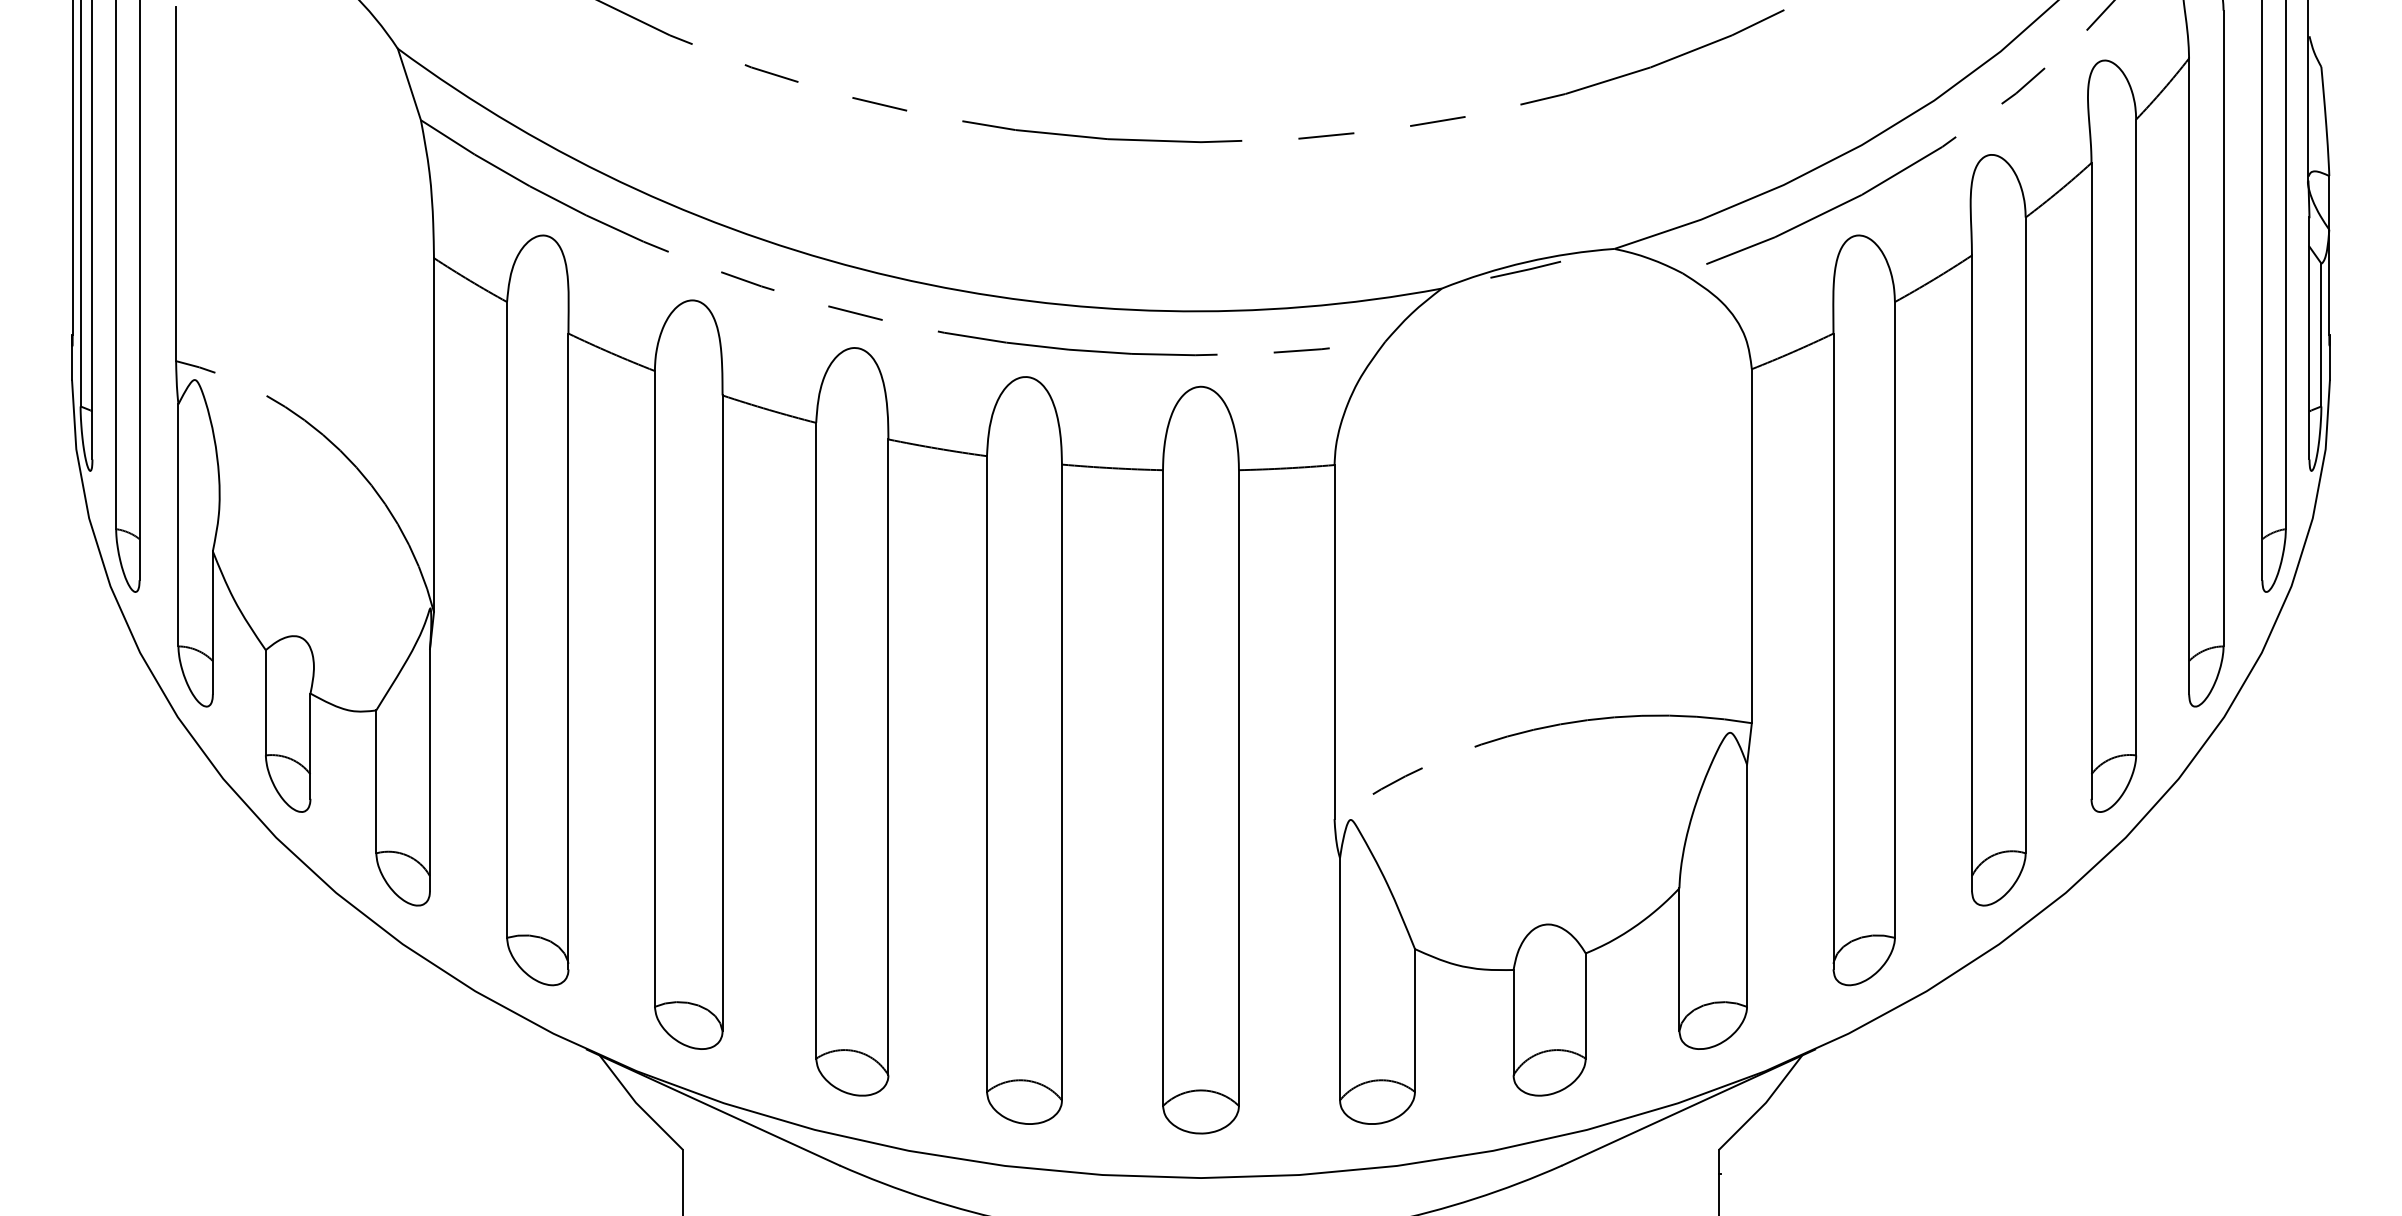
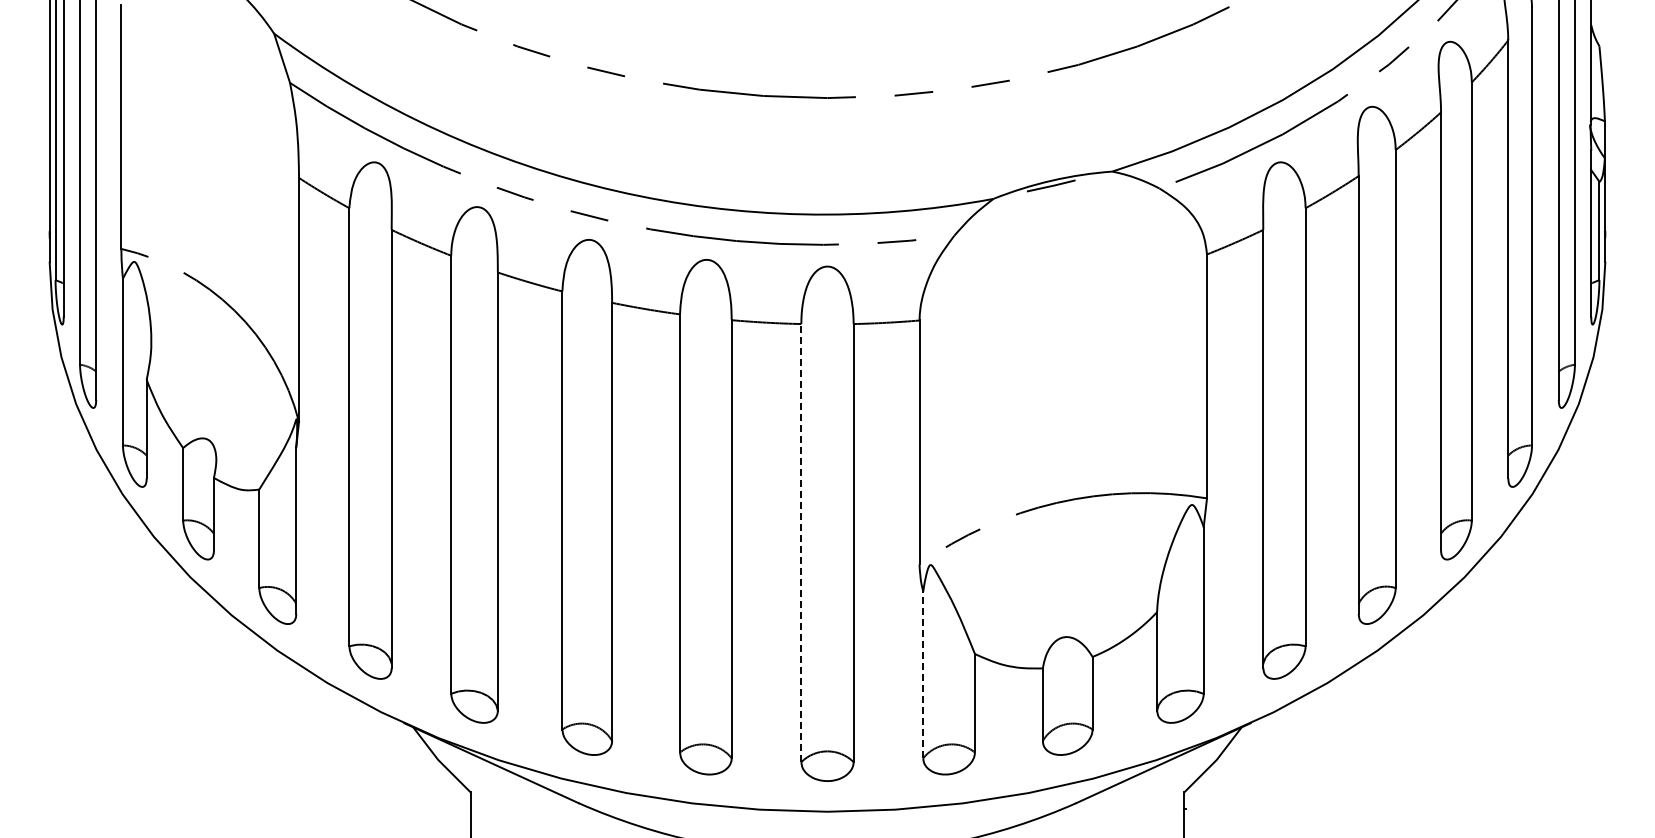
line: (1163, 787) -> (801, 542), solid -> dashed
line: (1340, 978) -> (923, 674), solid -> dashed

